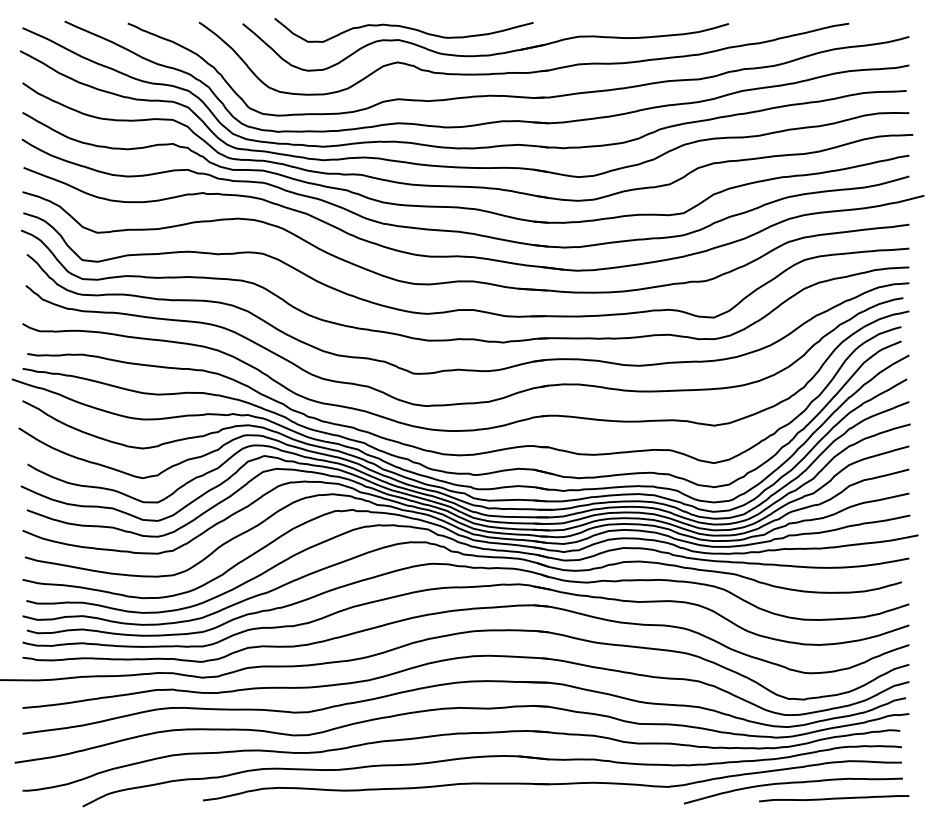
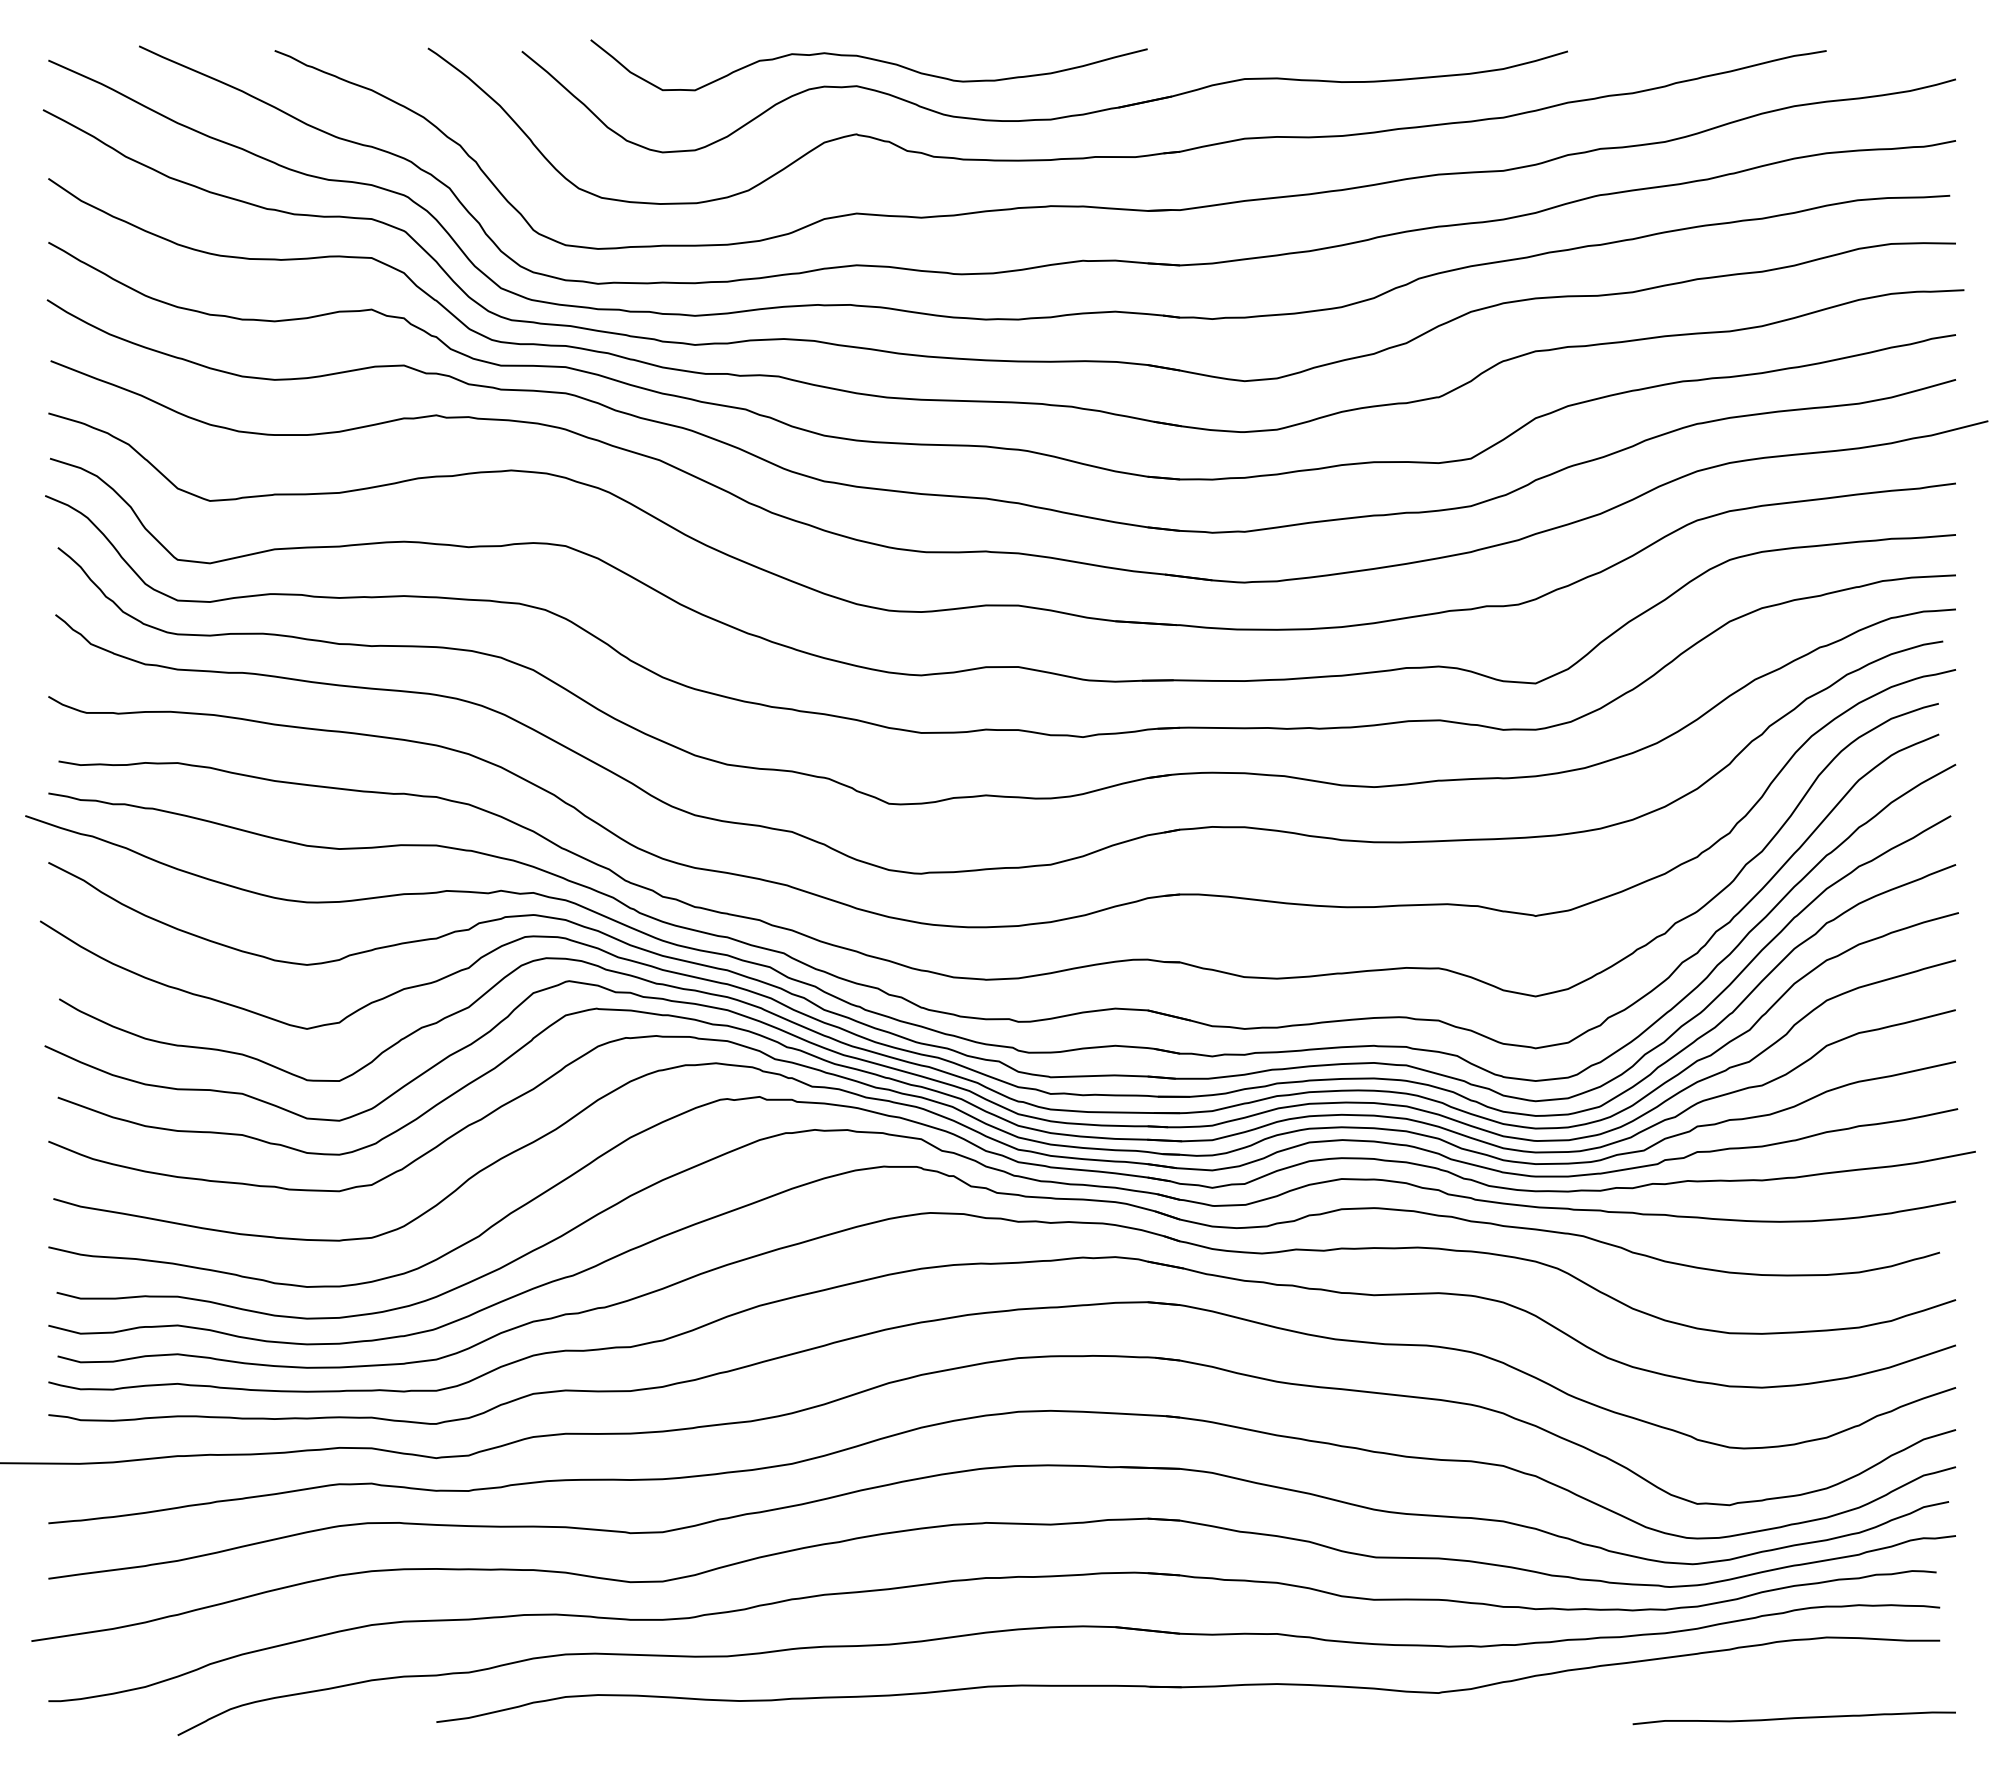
curve: (792, 783) -> (1704, 1685), removed

